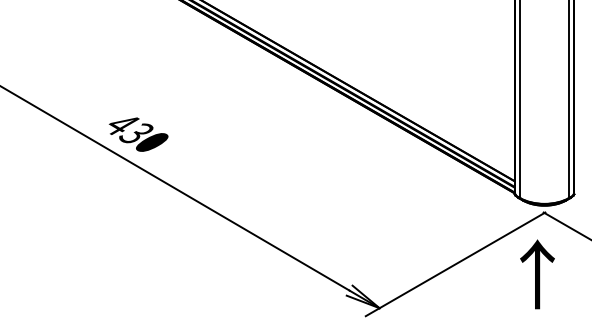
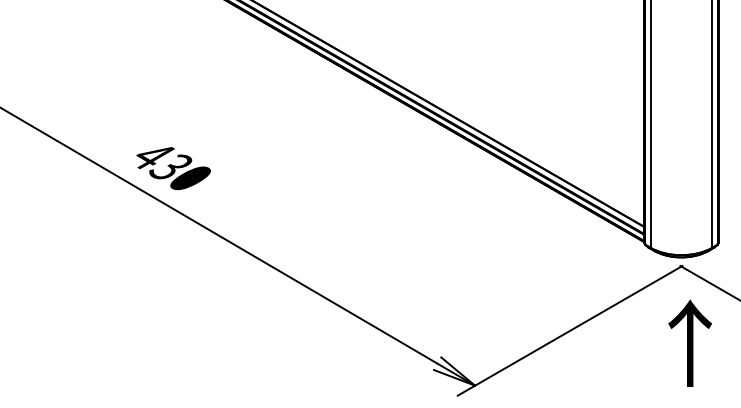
text: (537, 274) -> (690, 343), moved

